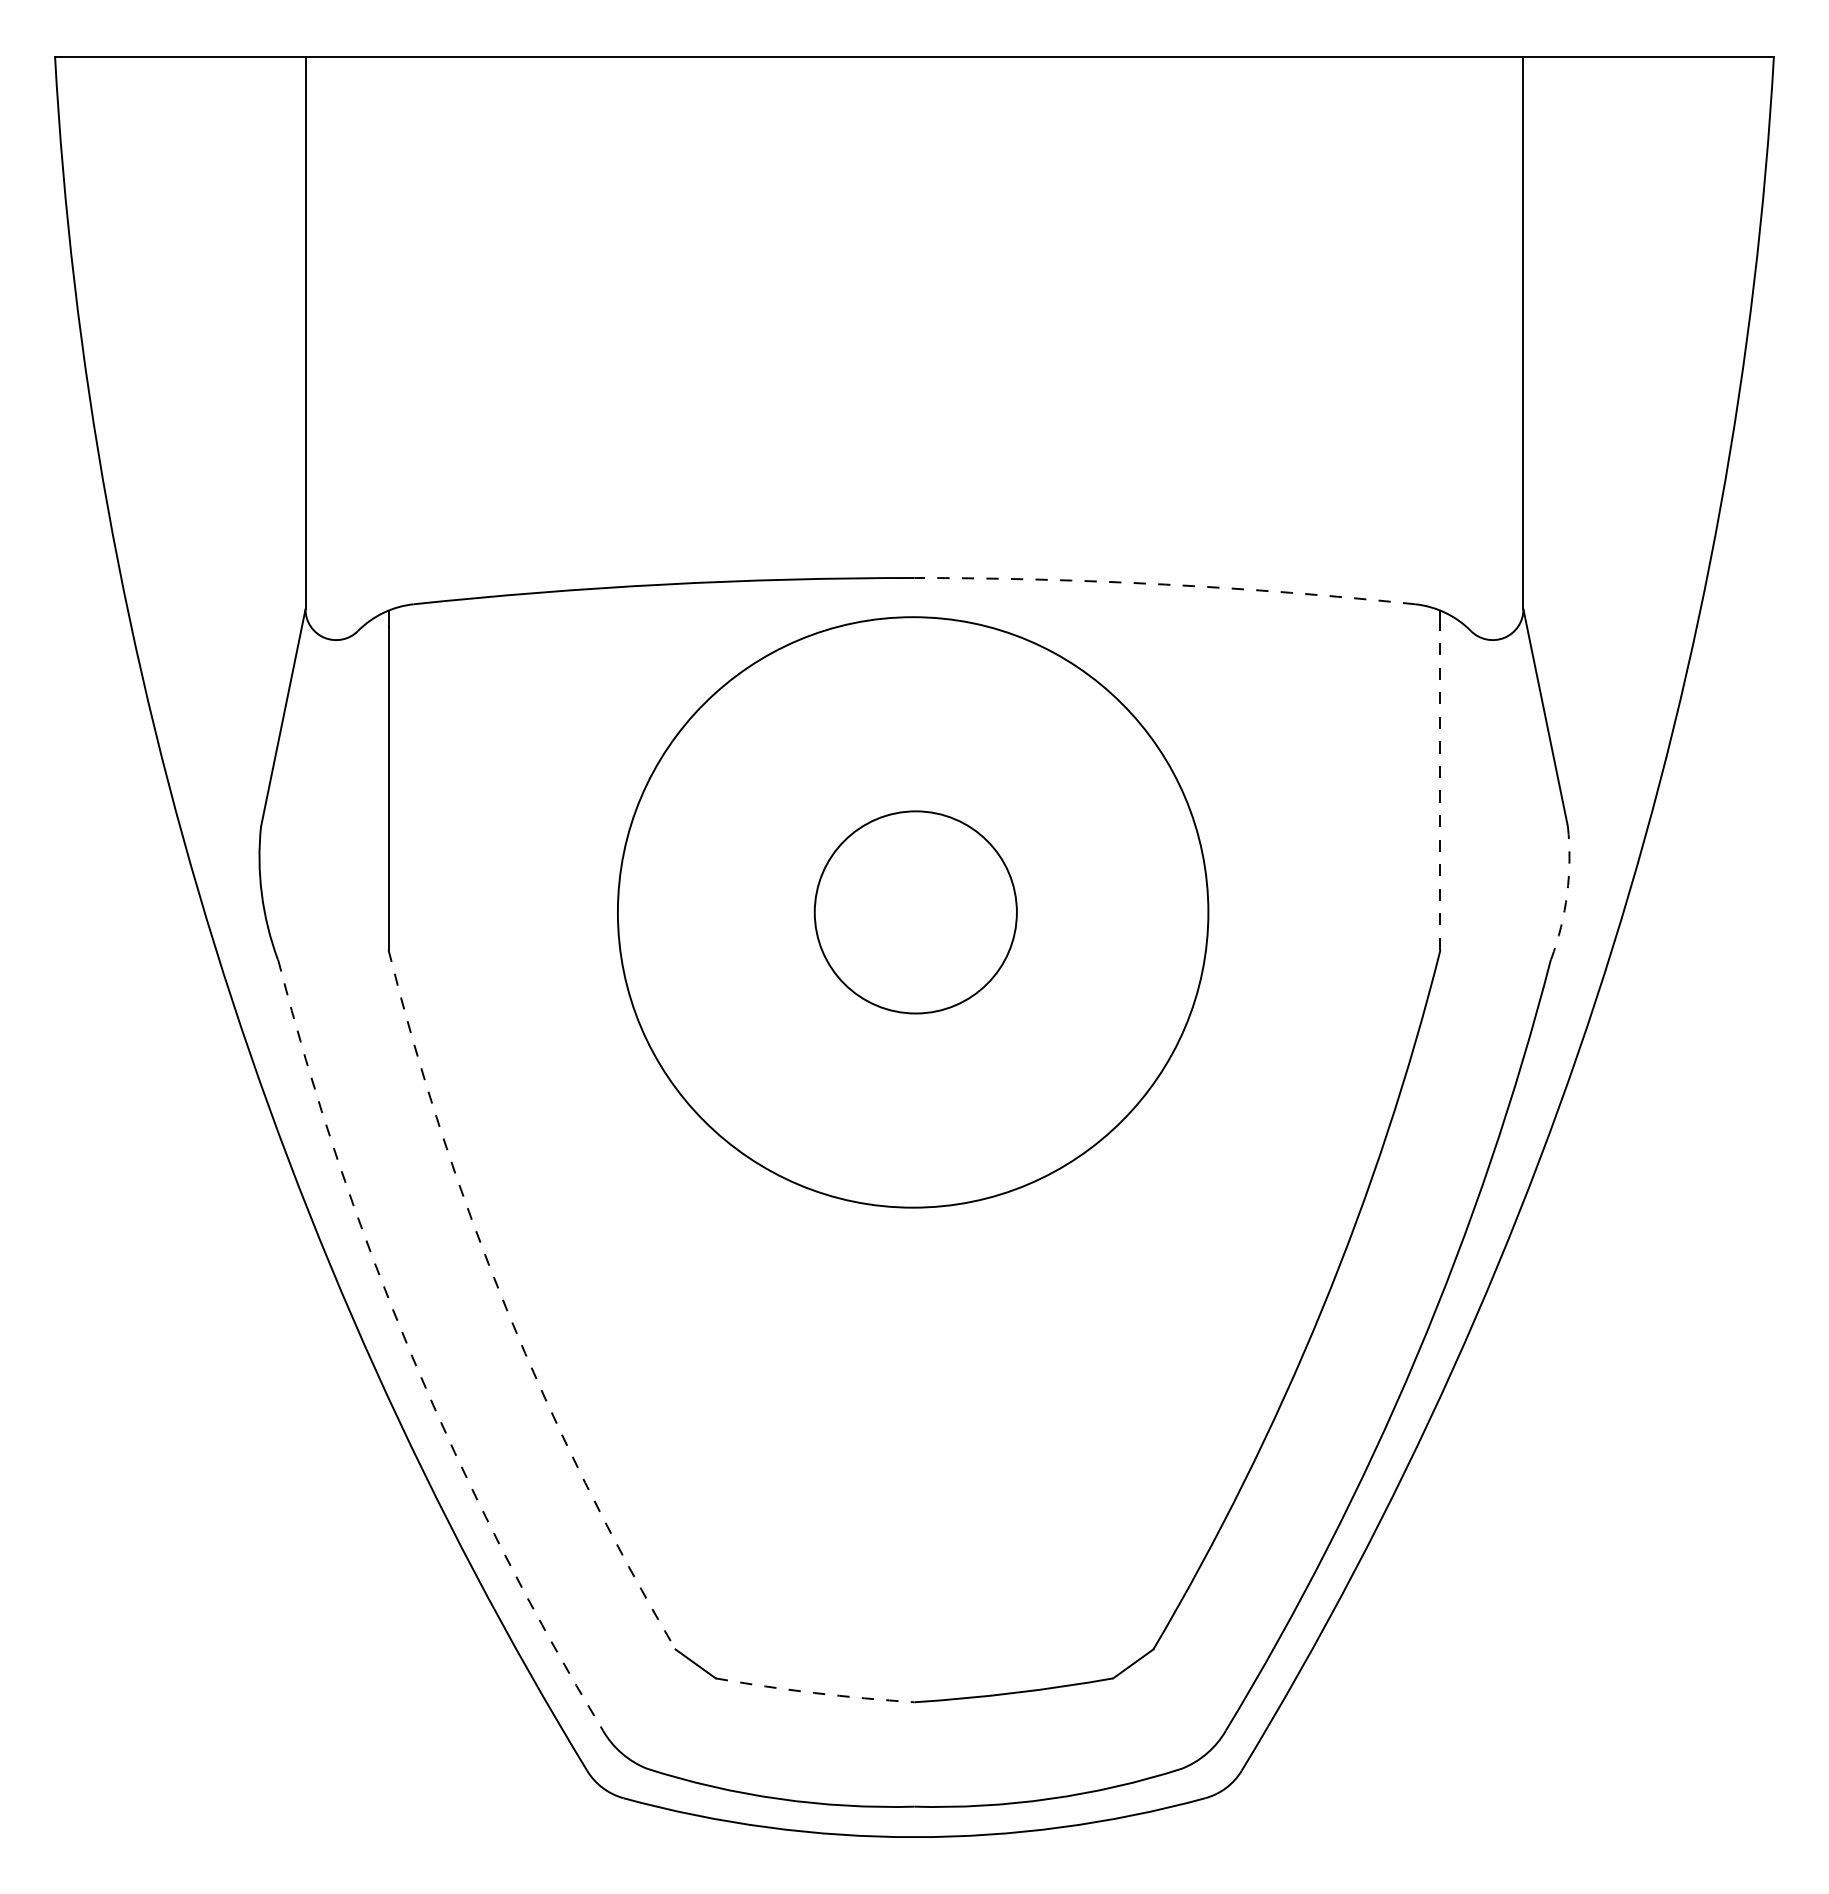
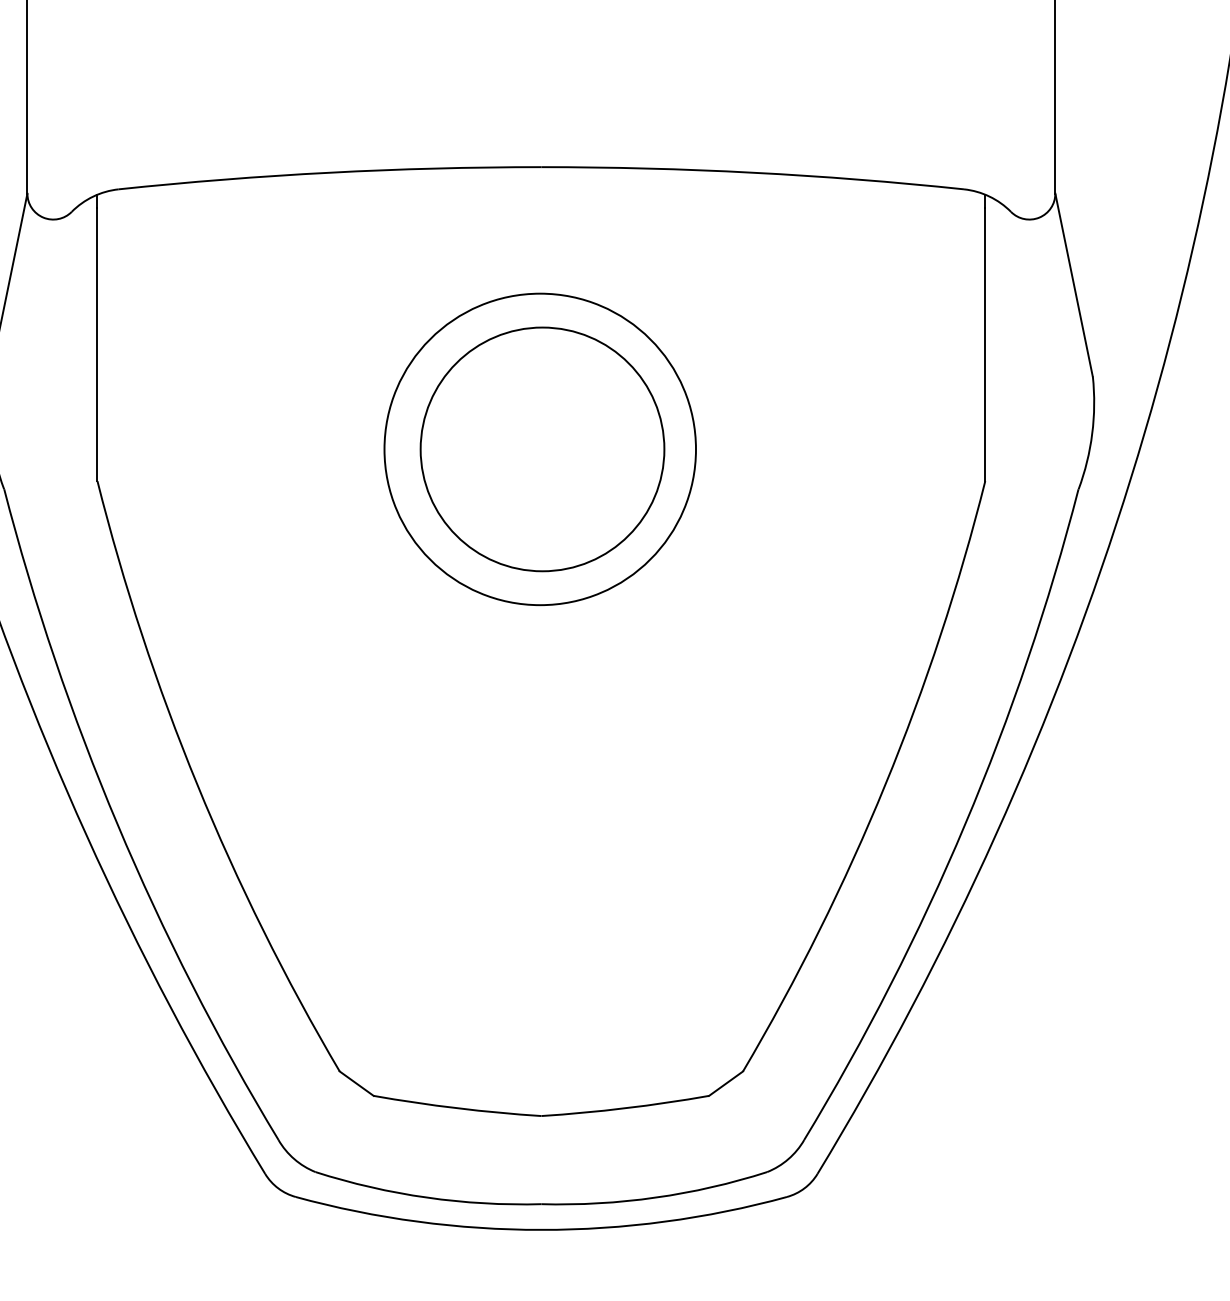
arc: (1165, 584) -> (753, 172), dashed -> solid
line: (1440, 788) -> (985, 344), dashed -> solid
arc: (1567, 893) -> (1092, 433), dashed -> solid
circle: (912, 911) -> (539, 448), size x0.62
circle: (915, 912) -> (542, 449), size x1.43
arc: (506, 1309) -> (197, 784), dashed -> solid
arc: (412, 1357) -> (117, 825), dashed -> solid
arc: (814, 1693) -> (456, 1108), dashed -> solid

